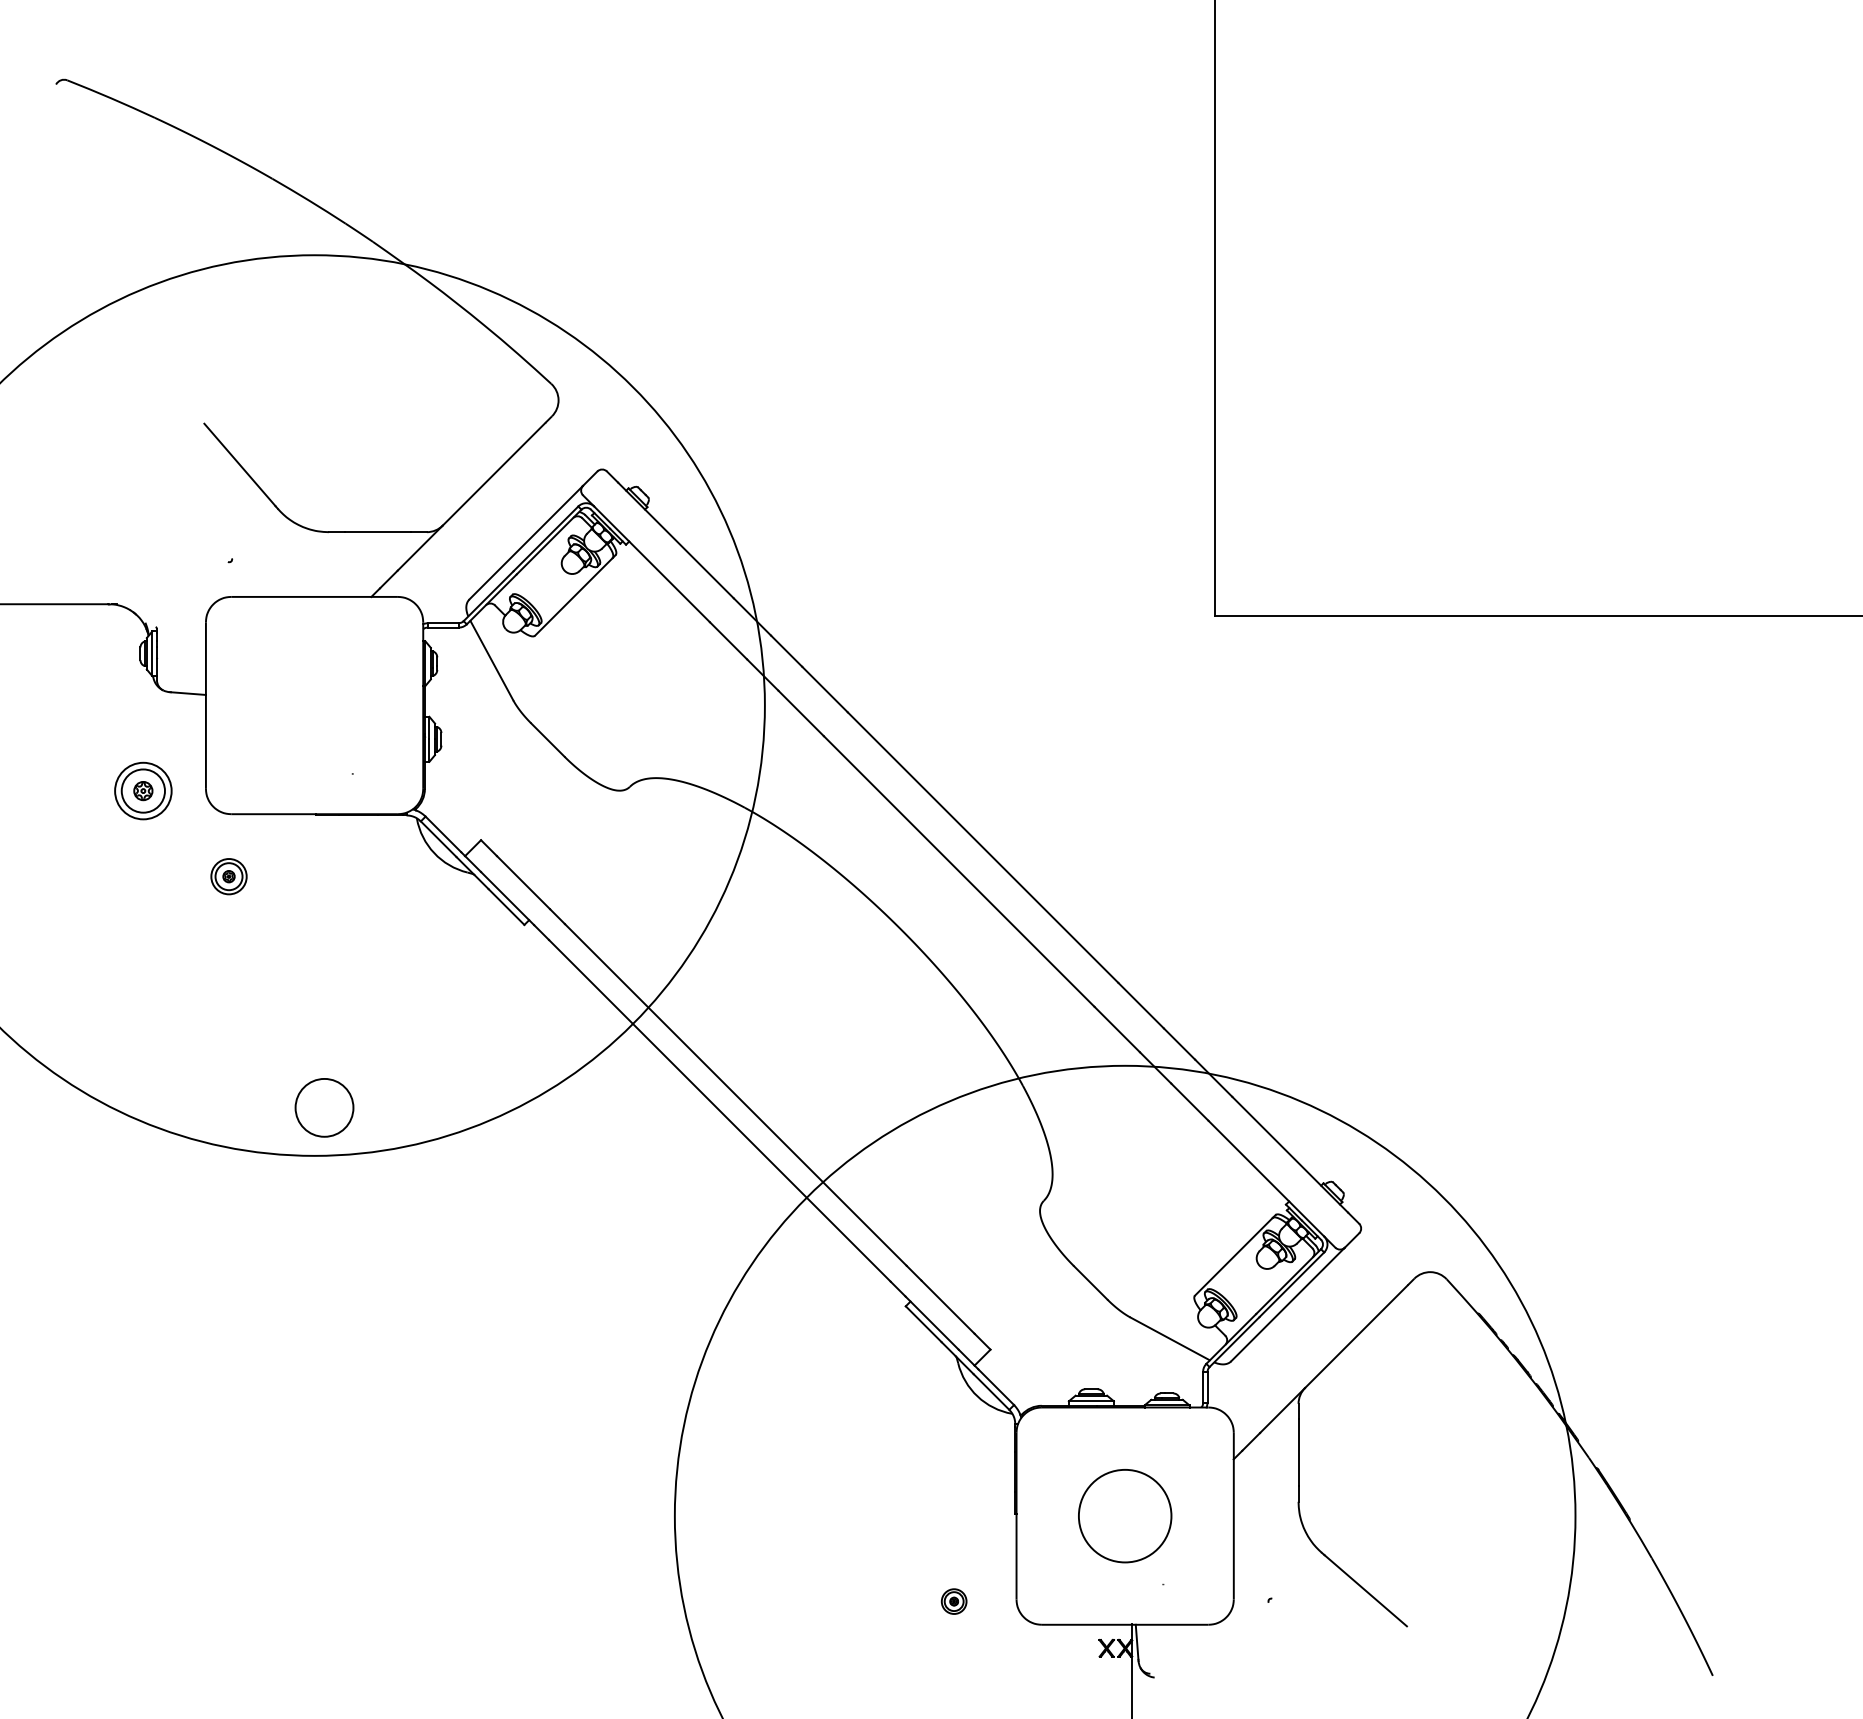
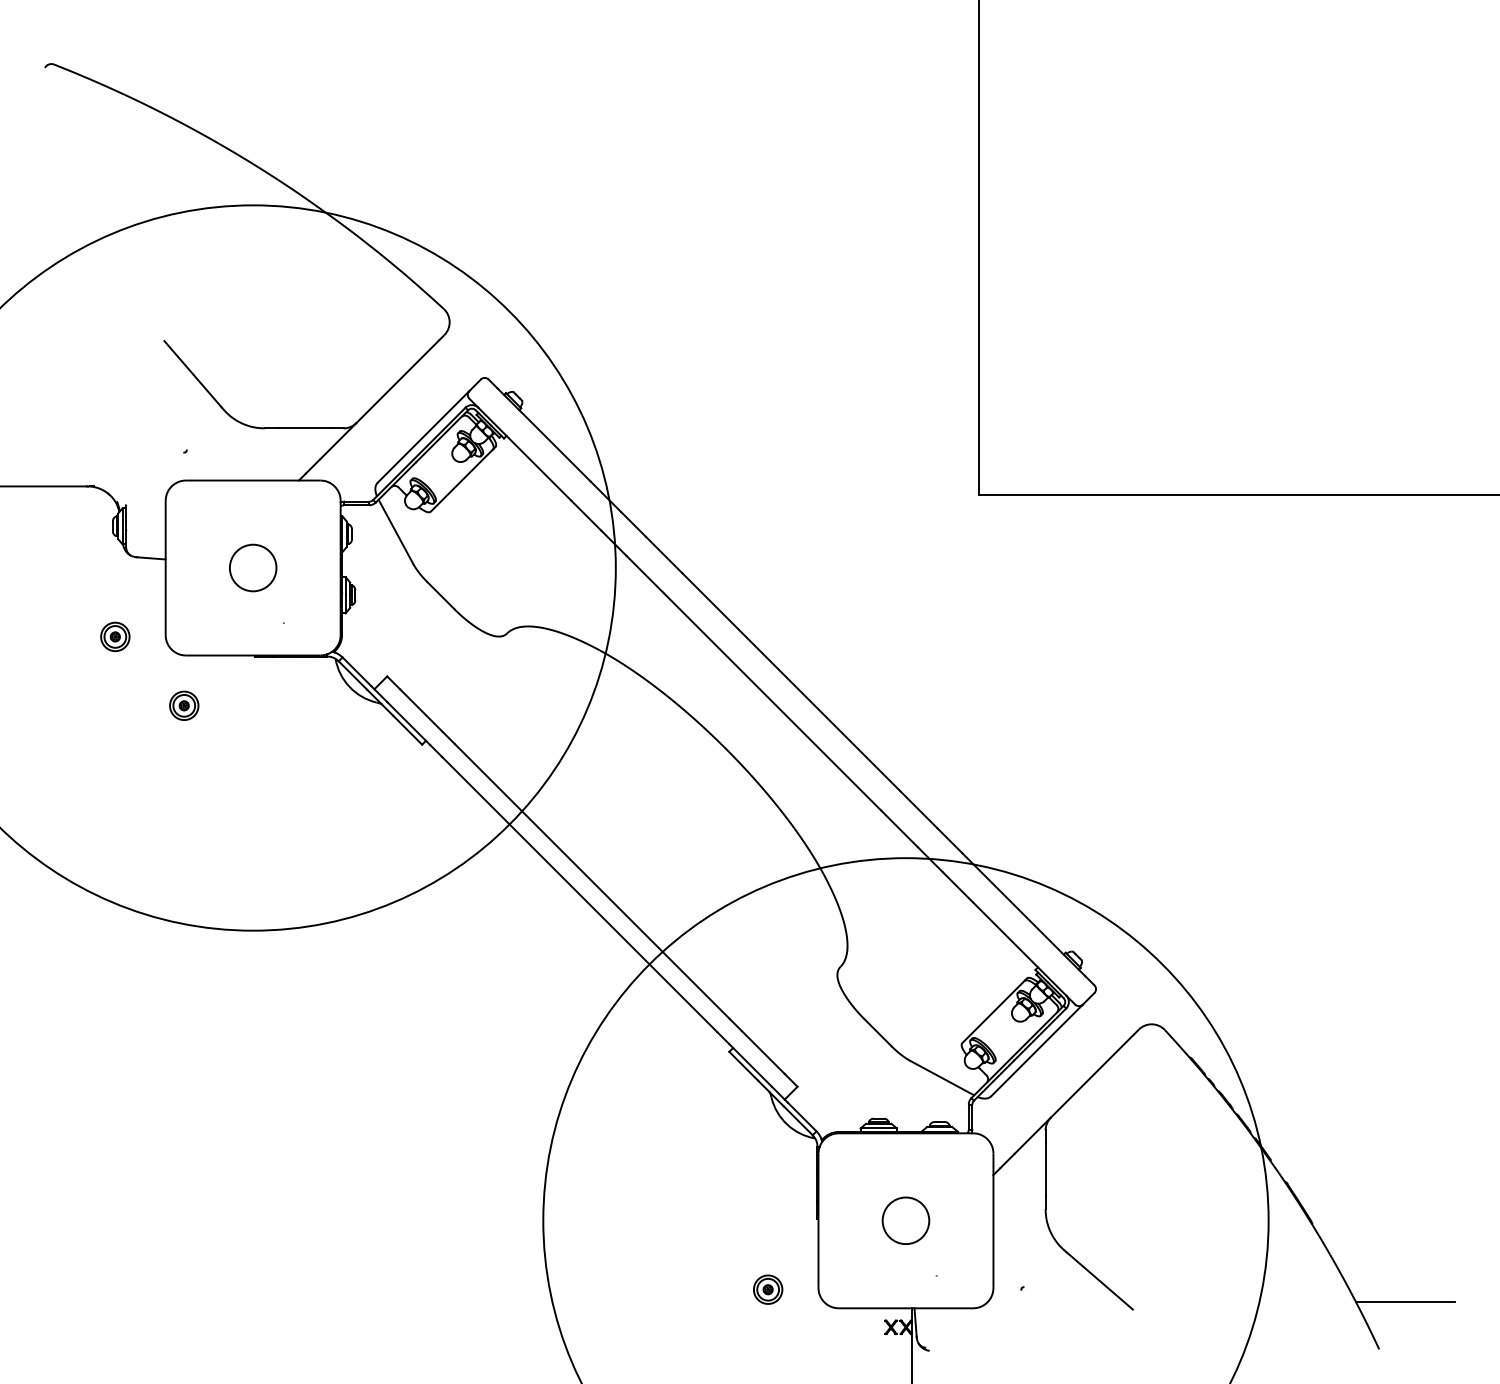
part: (143, 790) -> (115, 636), size x0.62
circle: (324, 1107) -> (253, 567), moved
circle: (1124, 1515) -> (905, 1220), size x0.62
part: (954, 1601) -> (768, 1289), size x1.43
line: (1745, 1617) -> (1405, 1302), added

